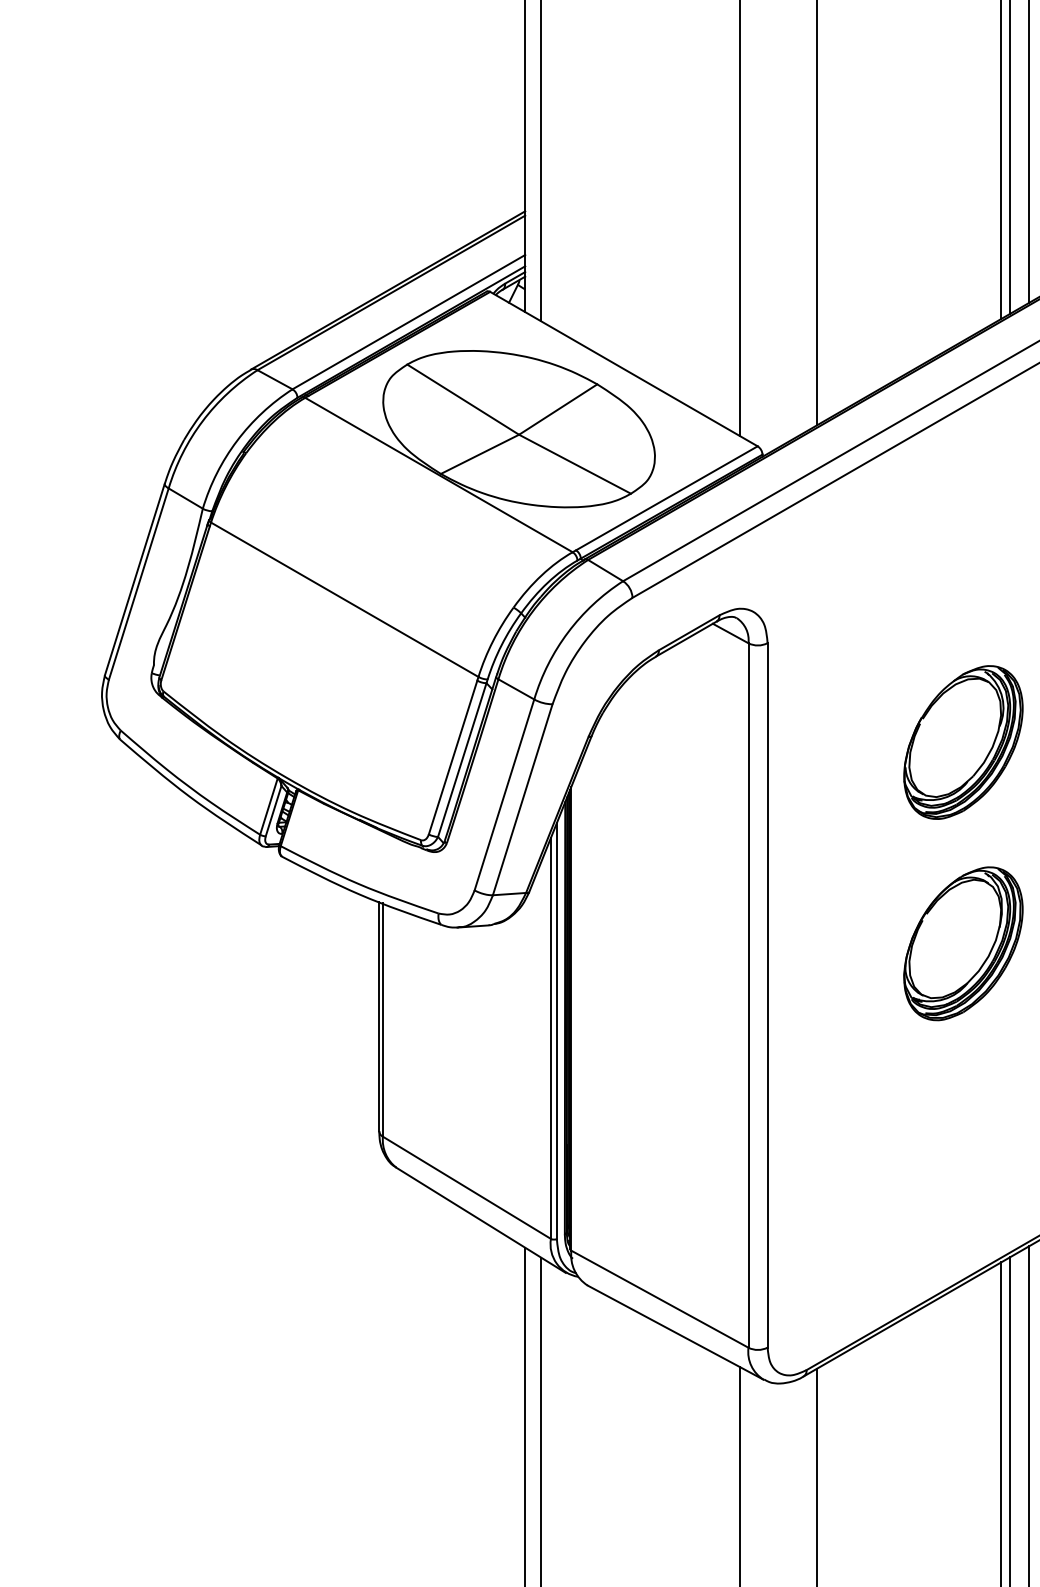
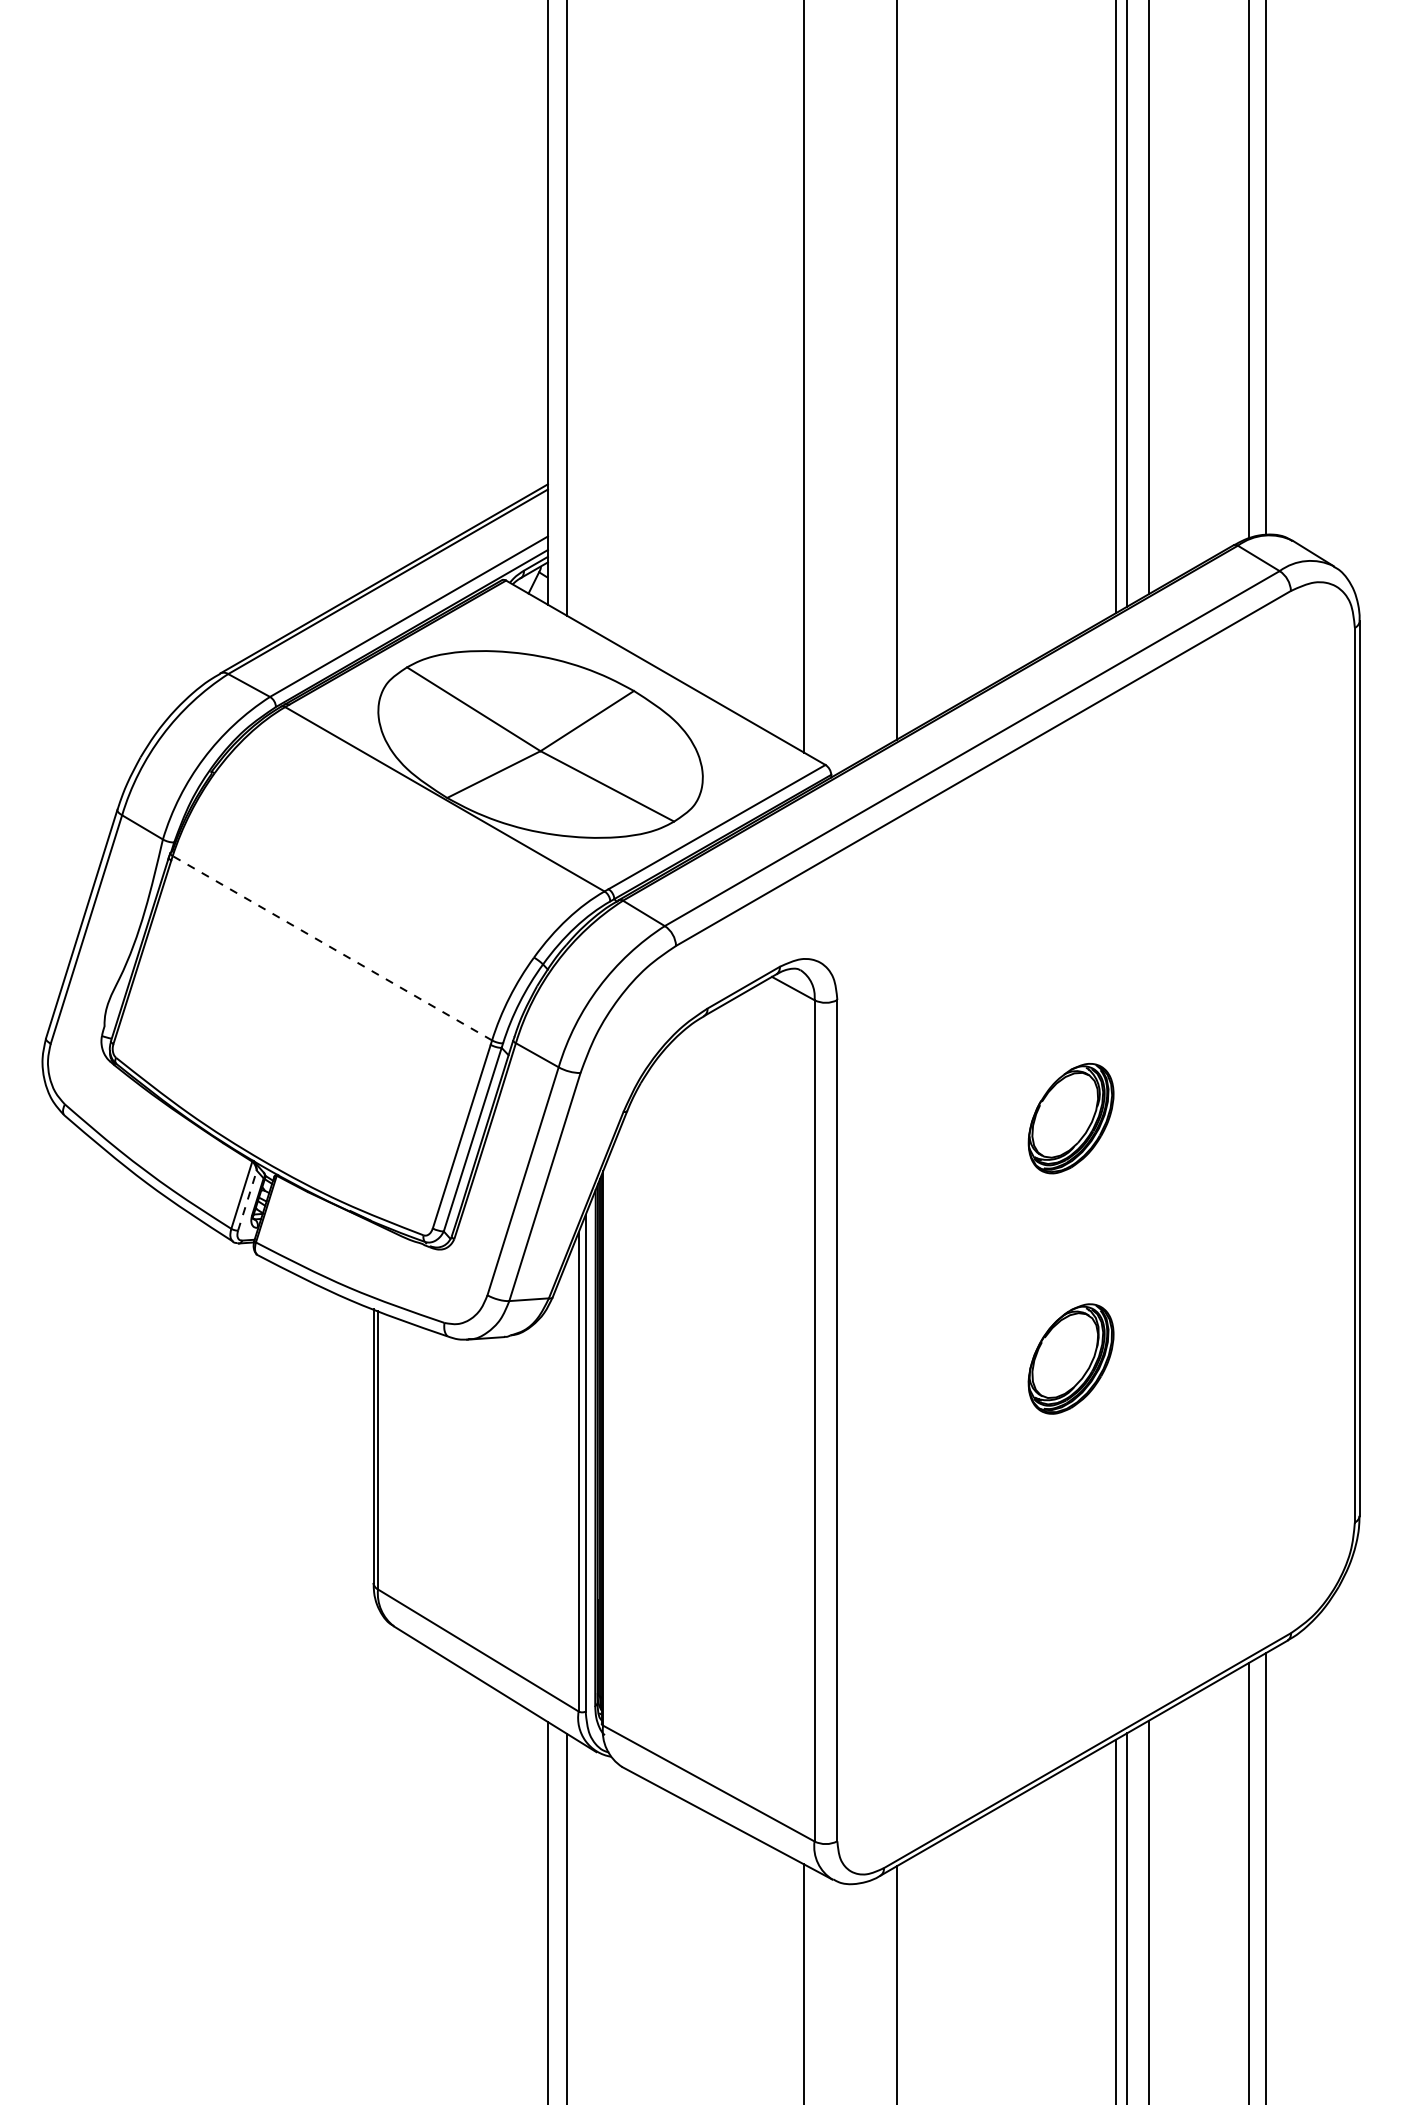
line: (344, 599) -> (331, 948), solid -> dashed
part: (962, 742) -> (1070, 1118), size x0.6
line: (273, 811) -> (247, 1200), solid -> dashed
part: (962, 943) -> (1070, 1358), size x0.6

